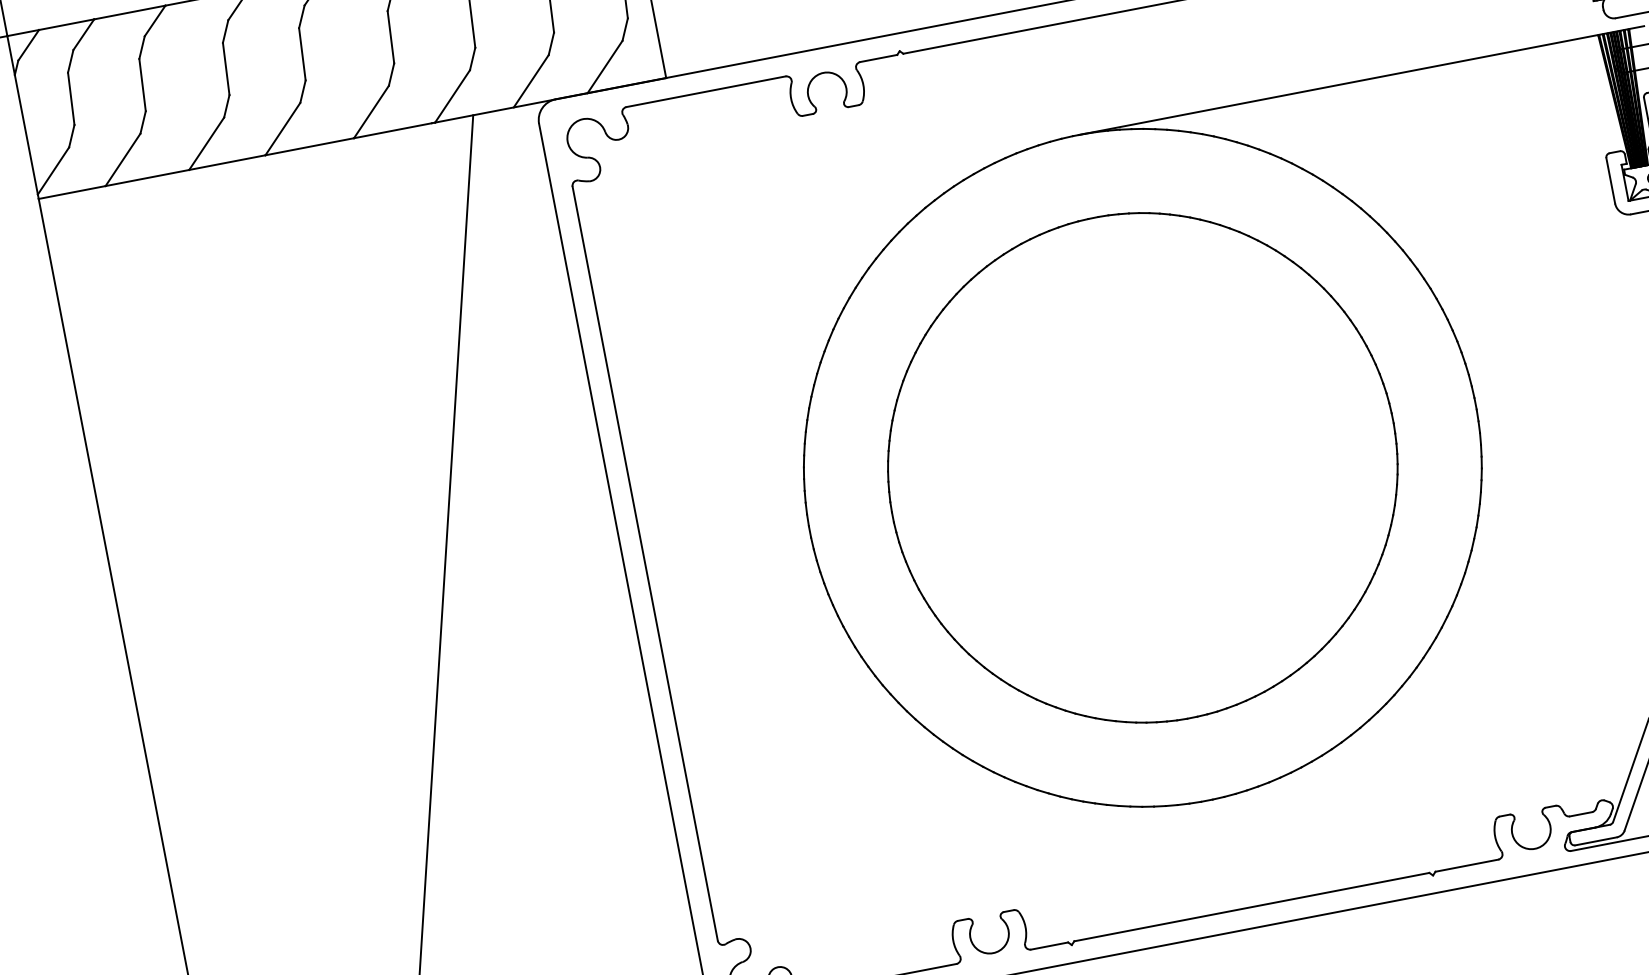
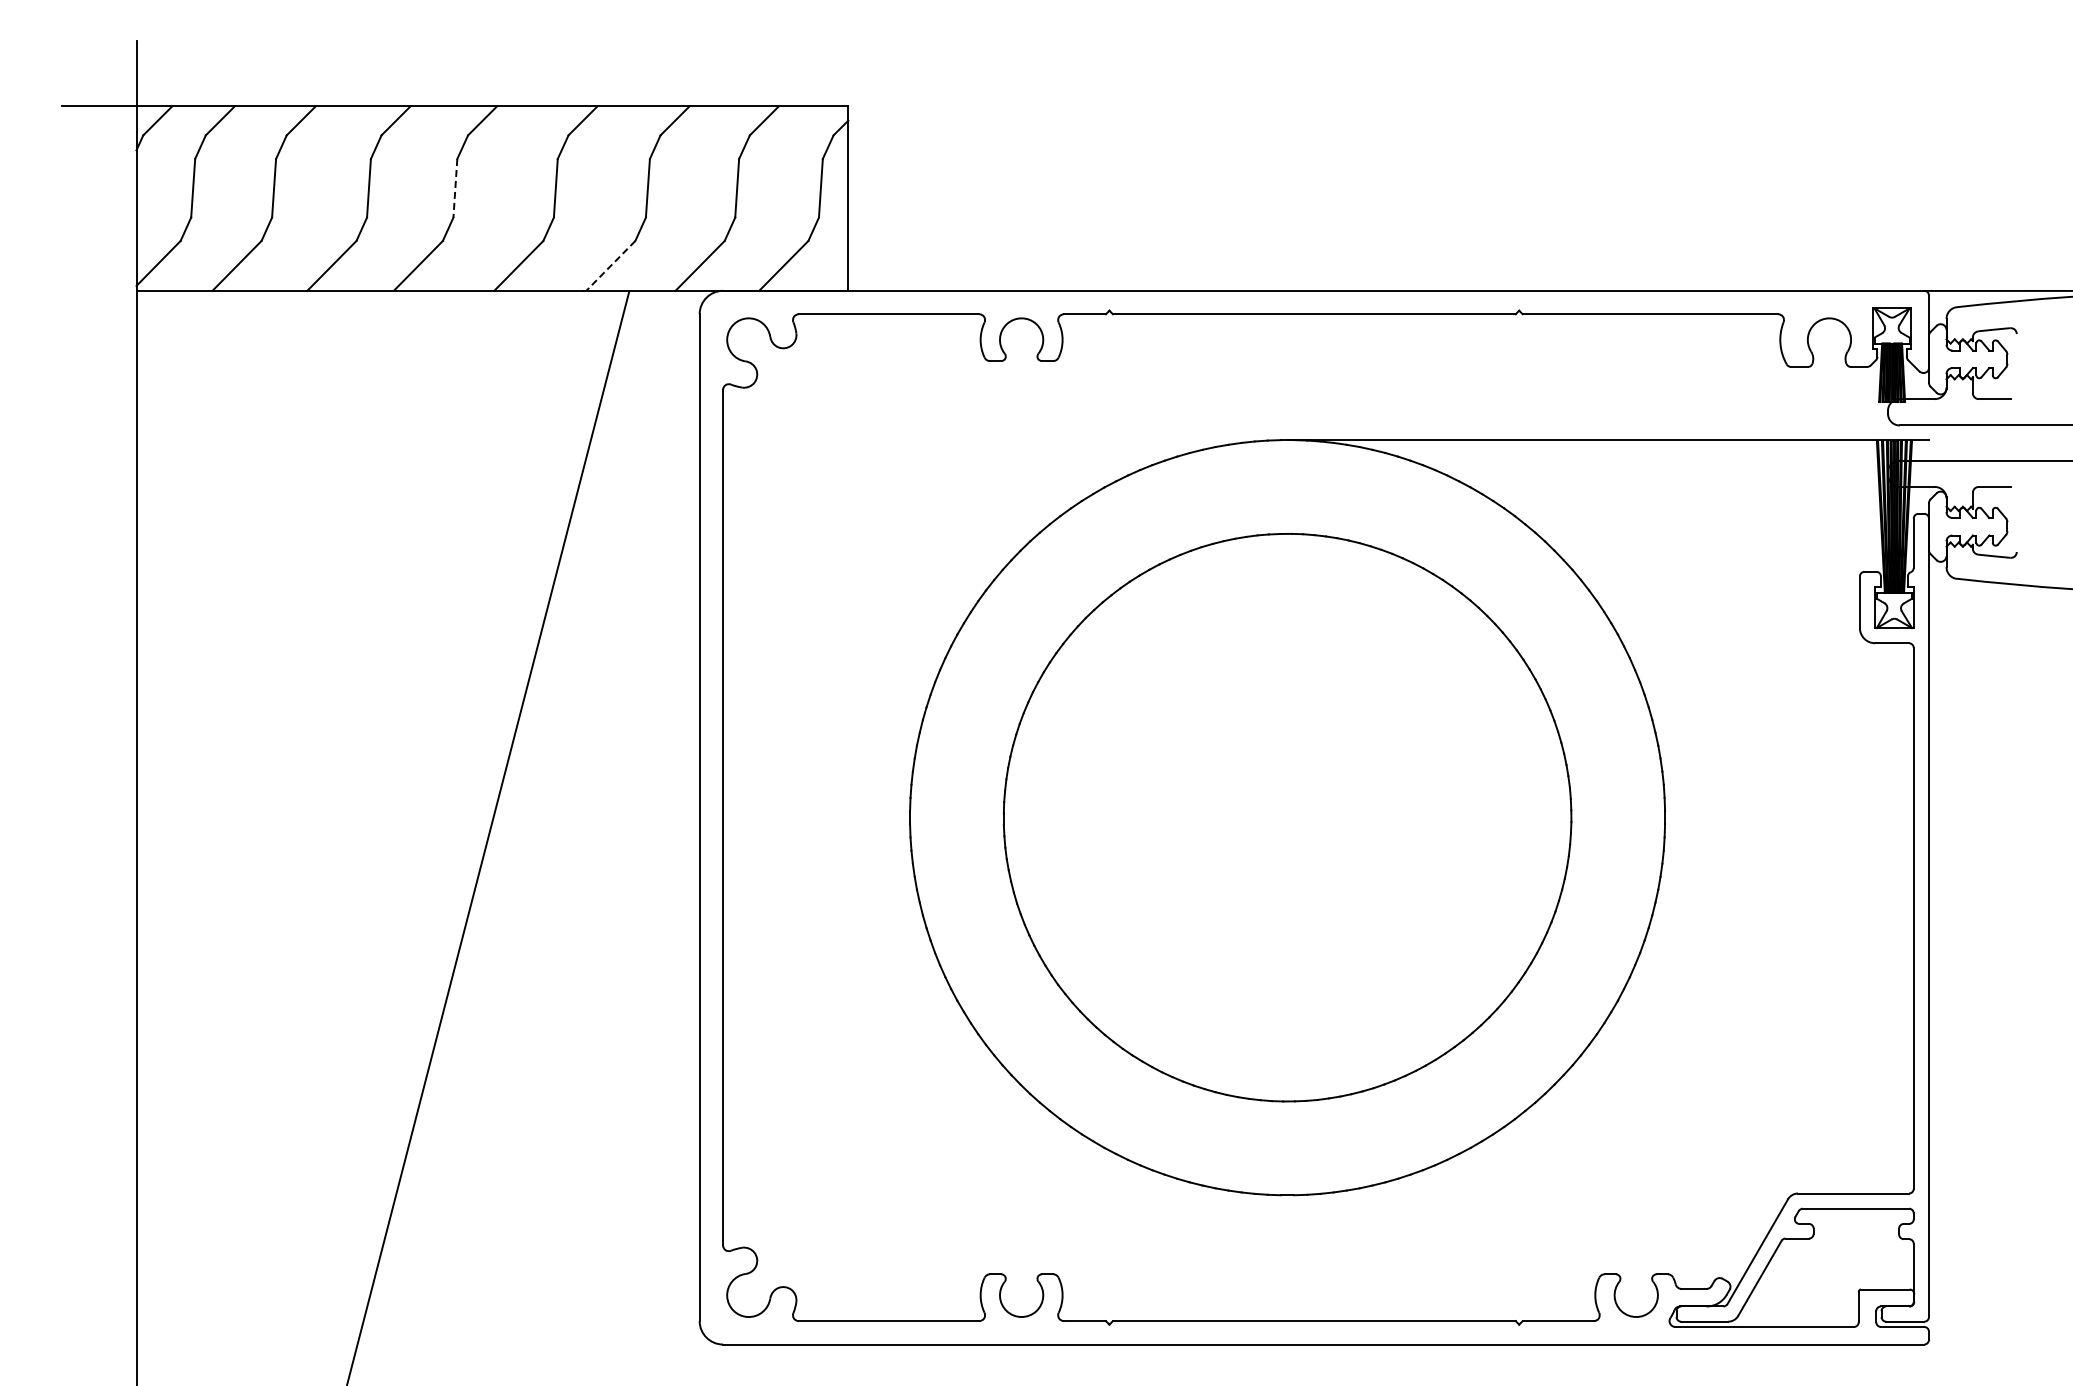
line: (302, 54) -> (455, 188), solid -> dashed
line: (452, 96) -> (610, 266), solid -> dashed

